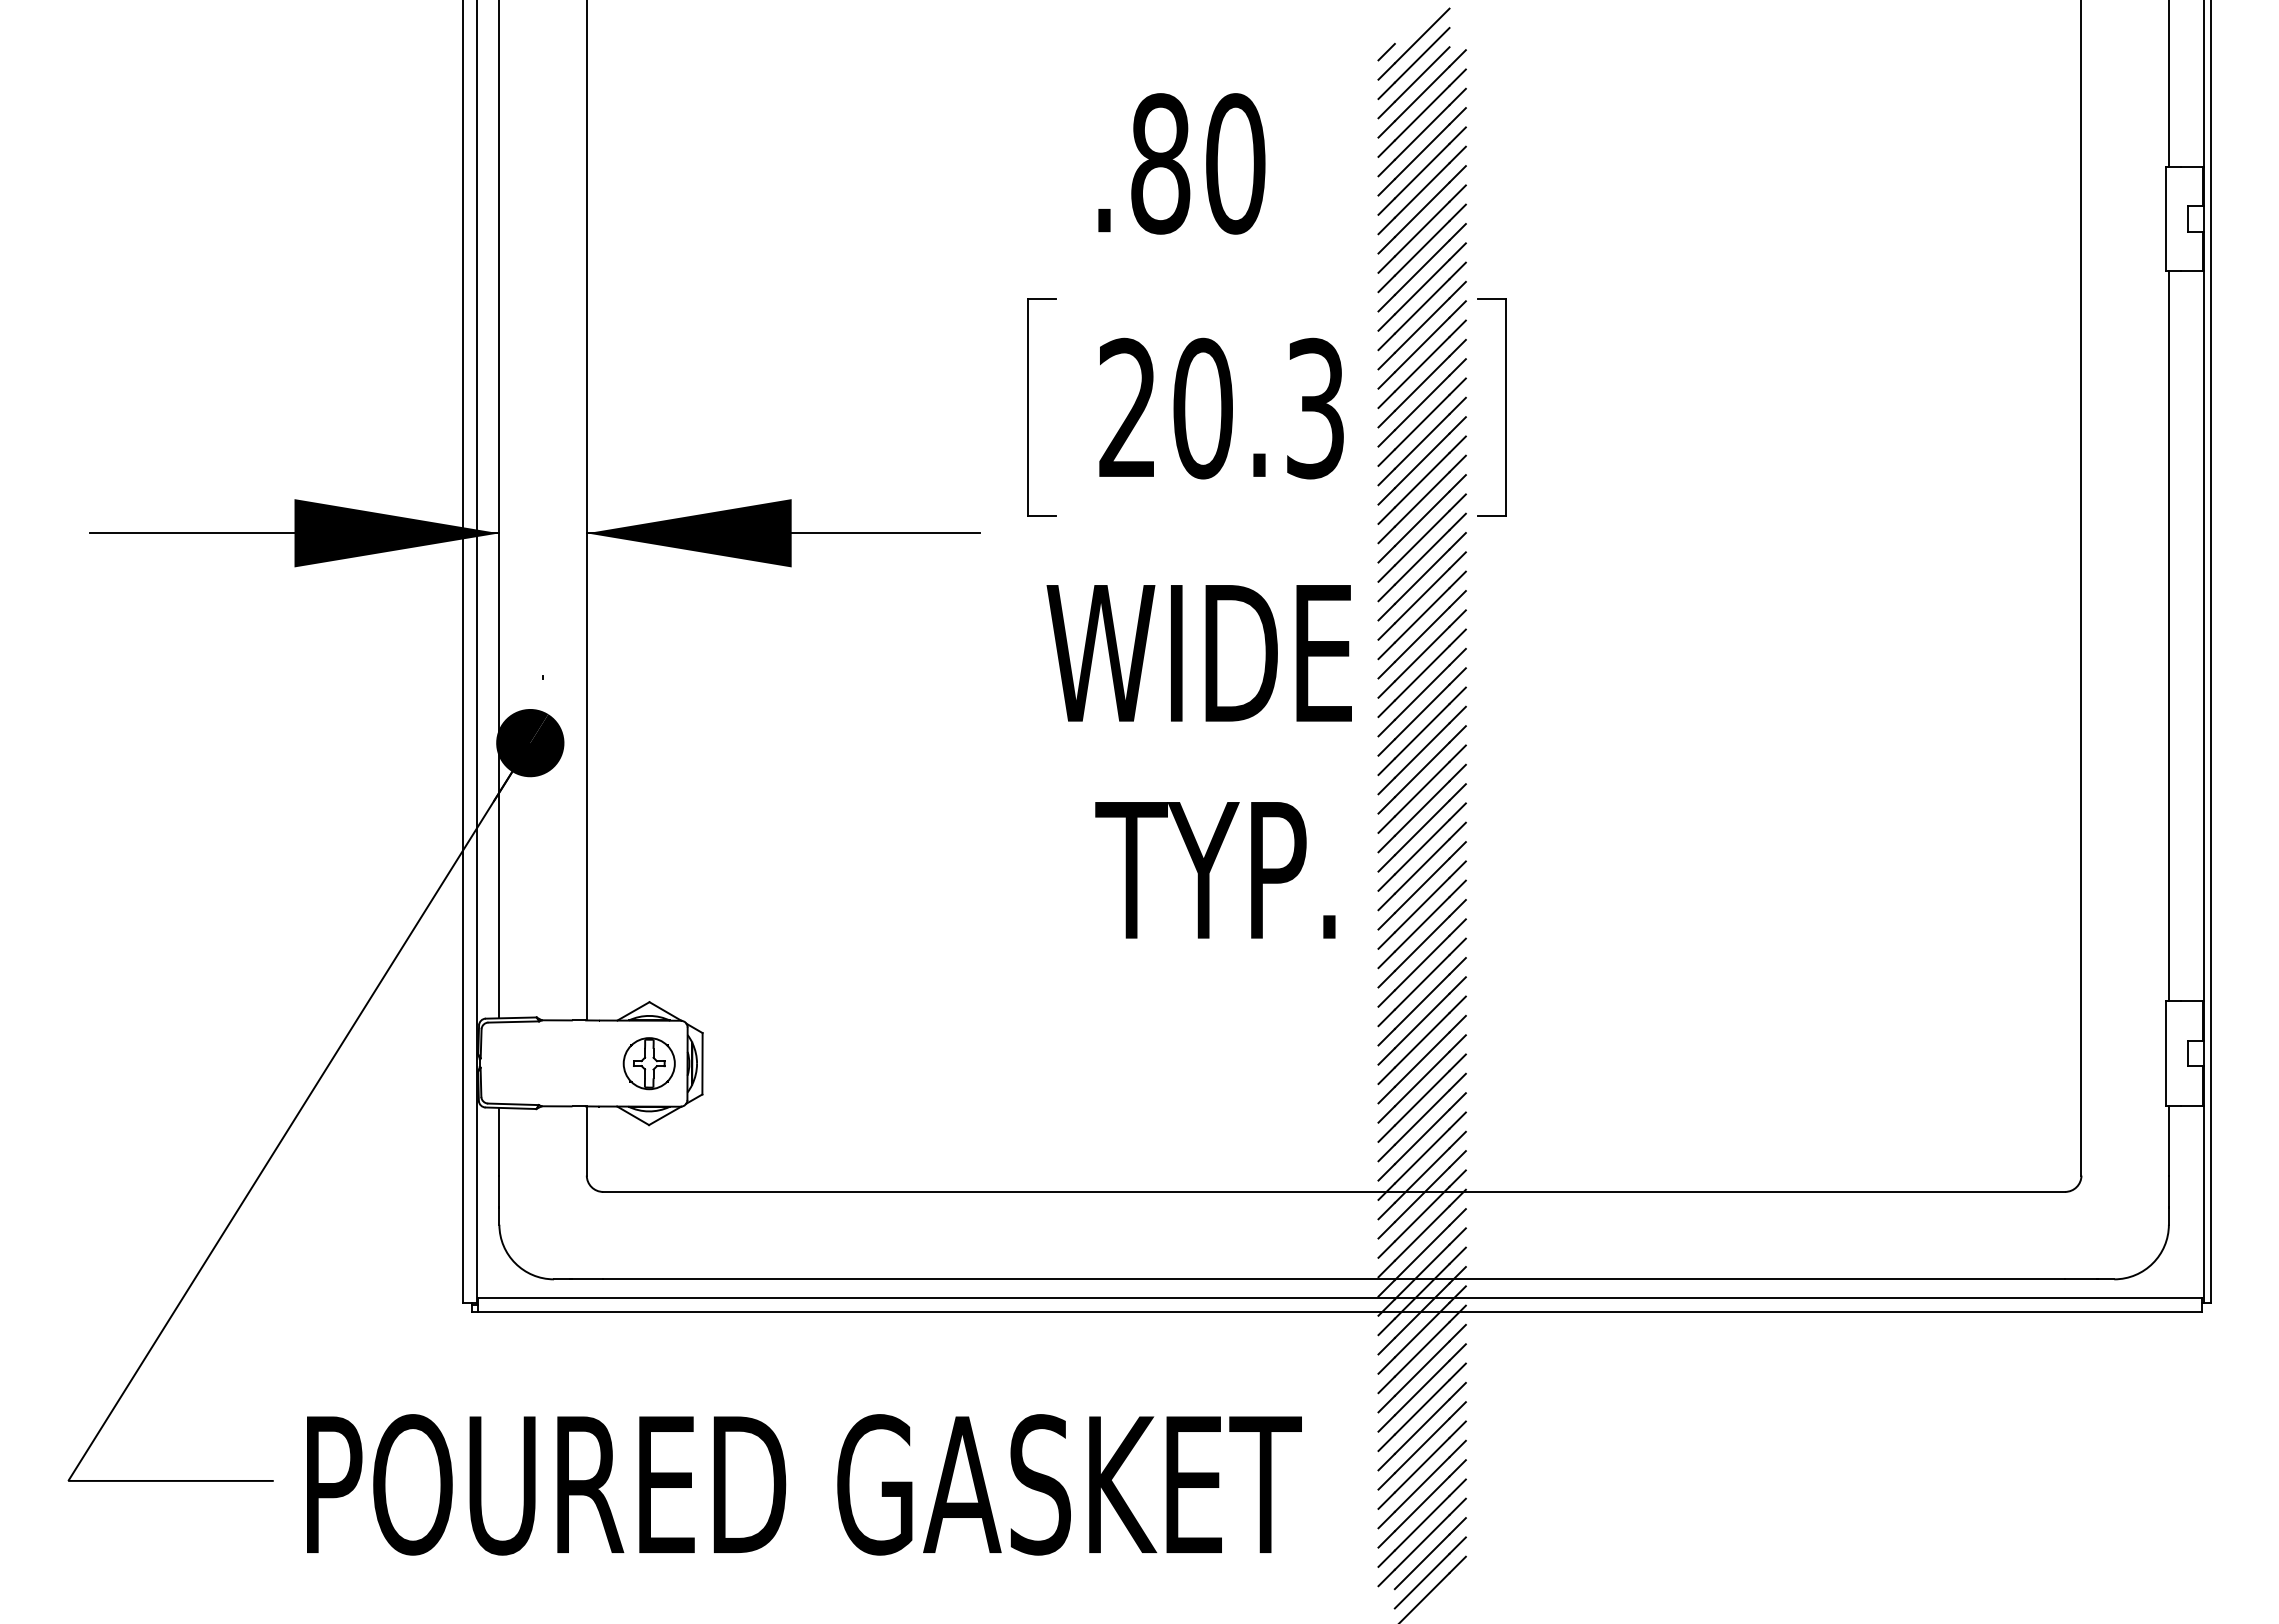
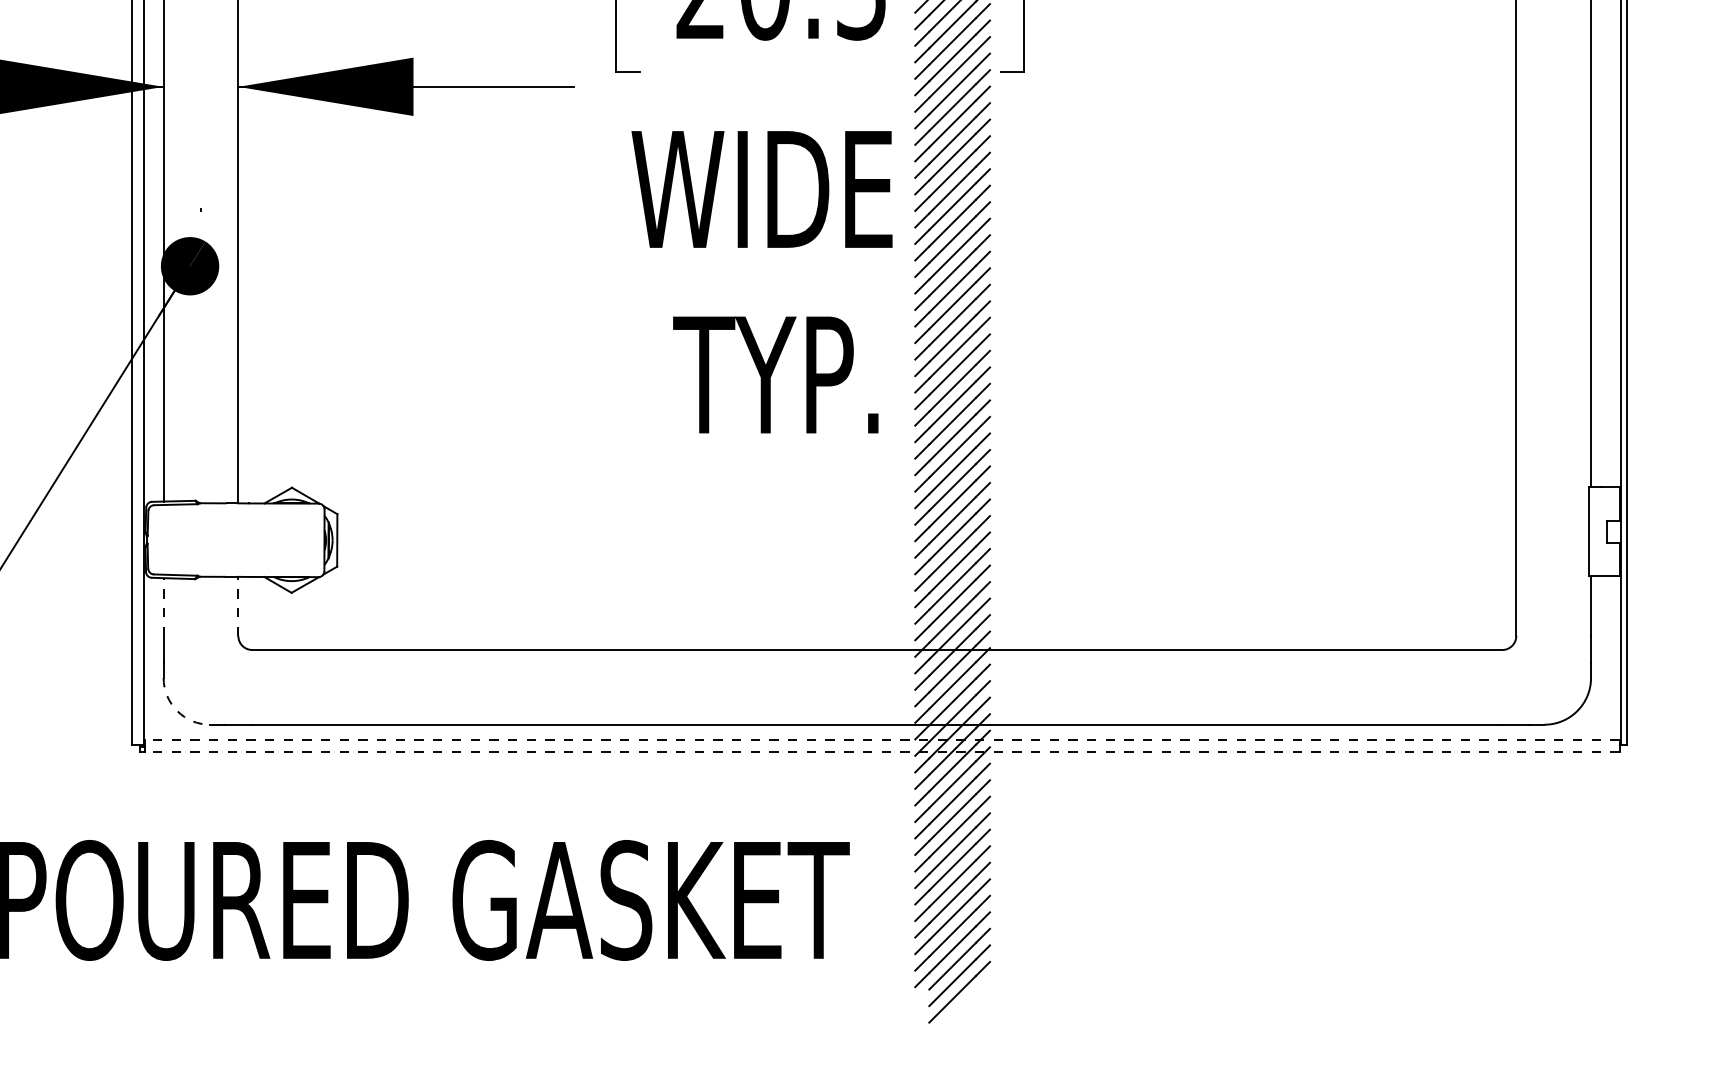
part: (648, 1063) -> (291, 540), removed
line: (586, 1140) -> (238, 606), solid -> dashed
line: (499, 1141) -> (163, 606), solid -> dashed
arc: (515, 1263) -> (177, 711), solid -> dashed
line: (1339, 1297) -> (881, 740), solid -> dashed
line: (1339, 1311) -> (881, 752), solid -> dashed

